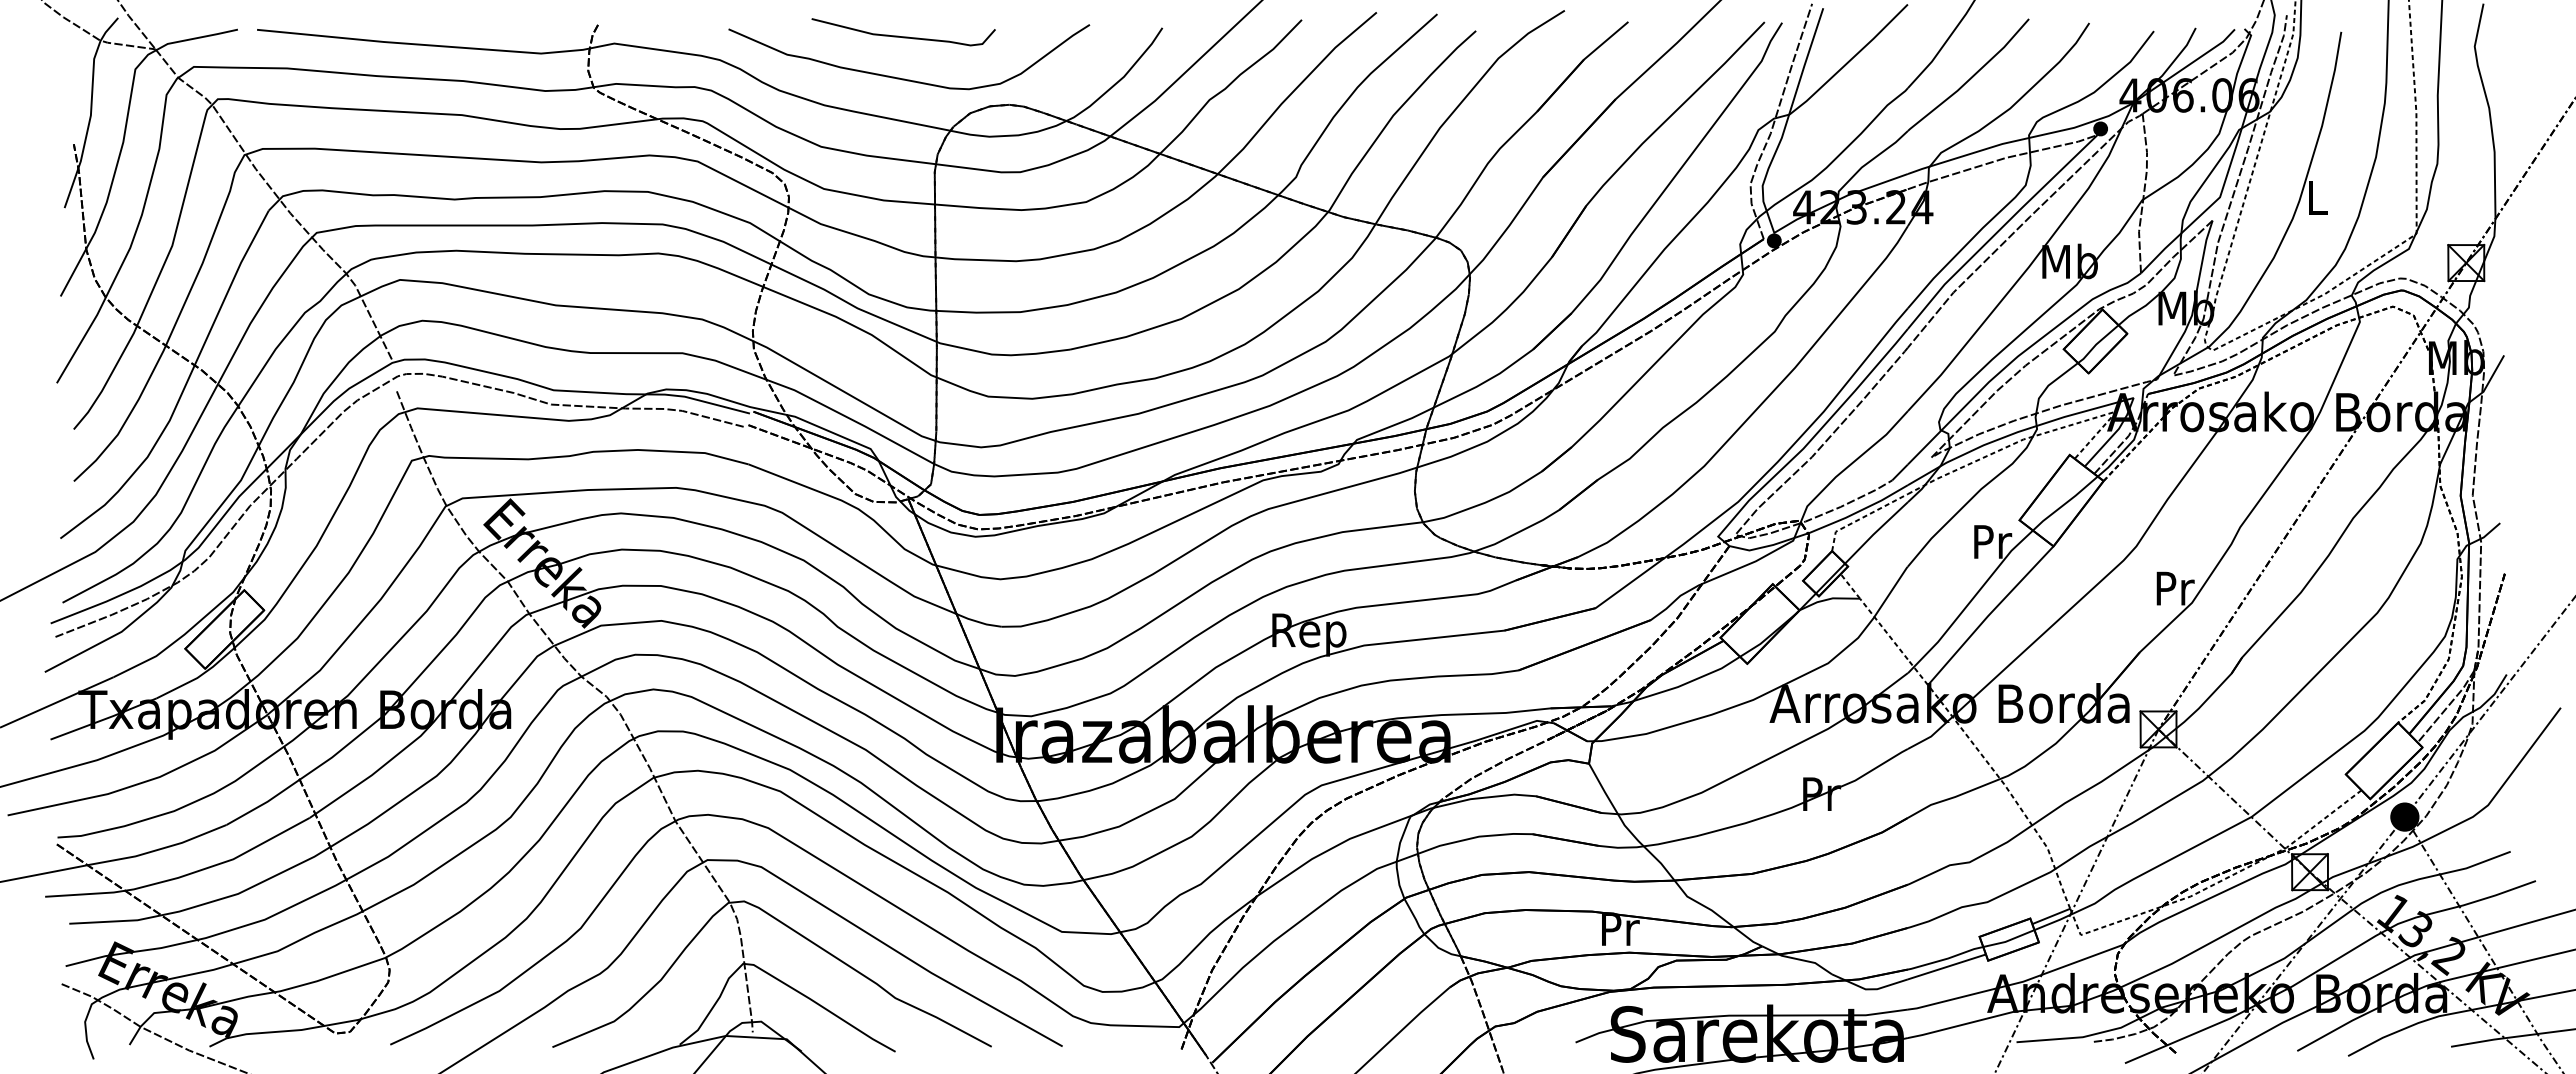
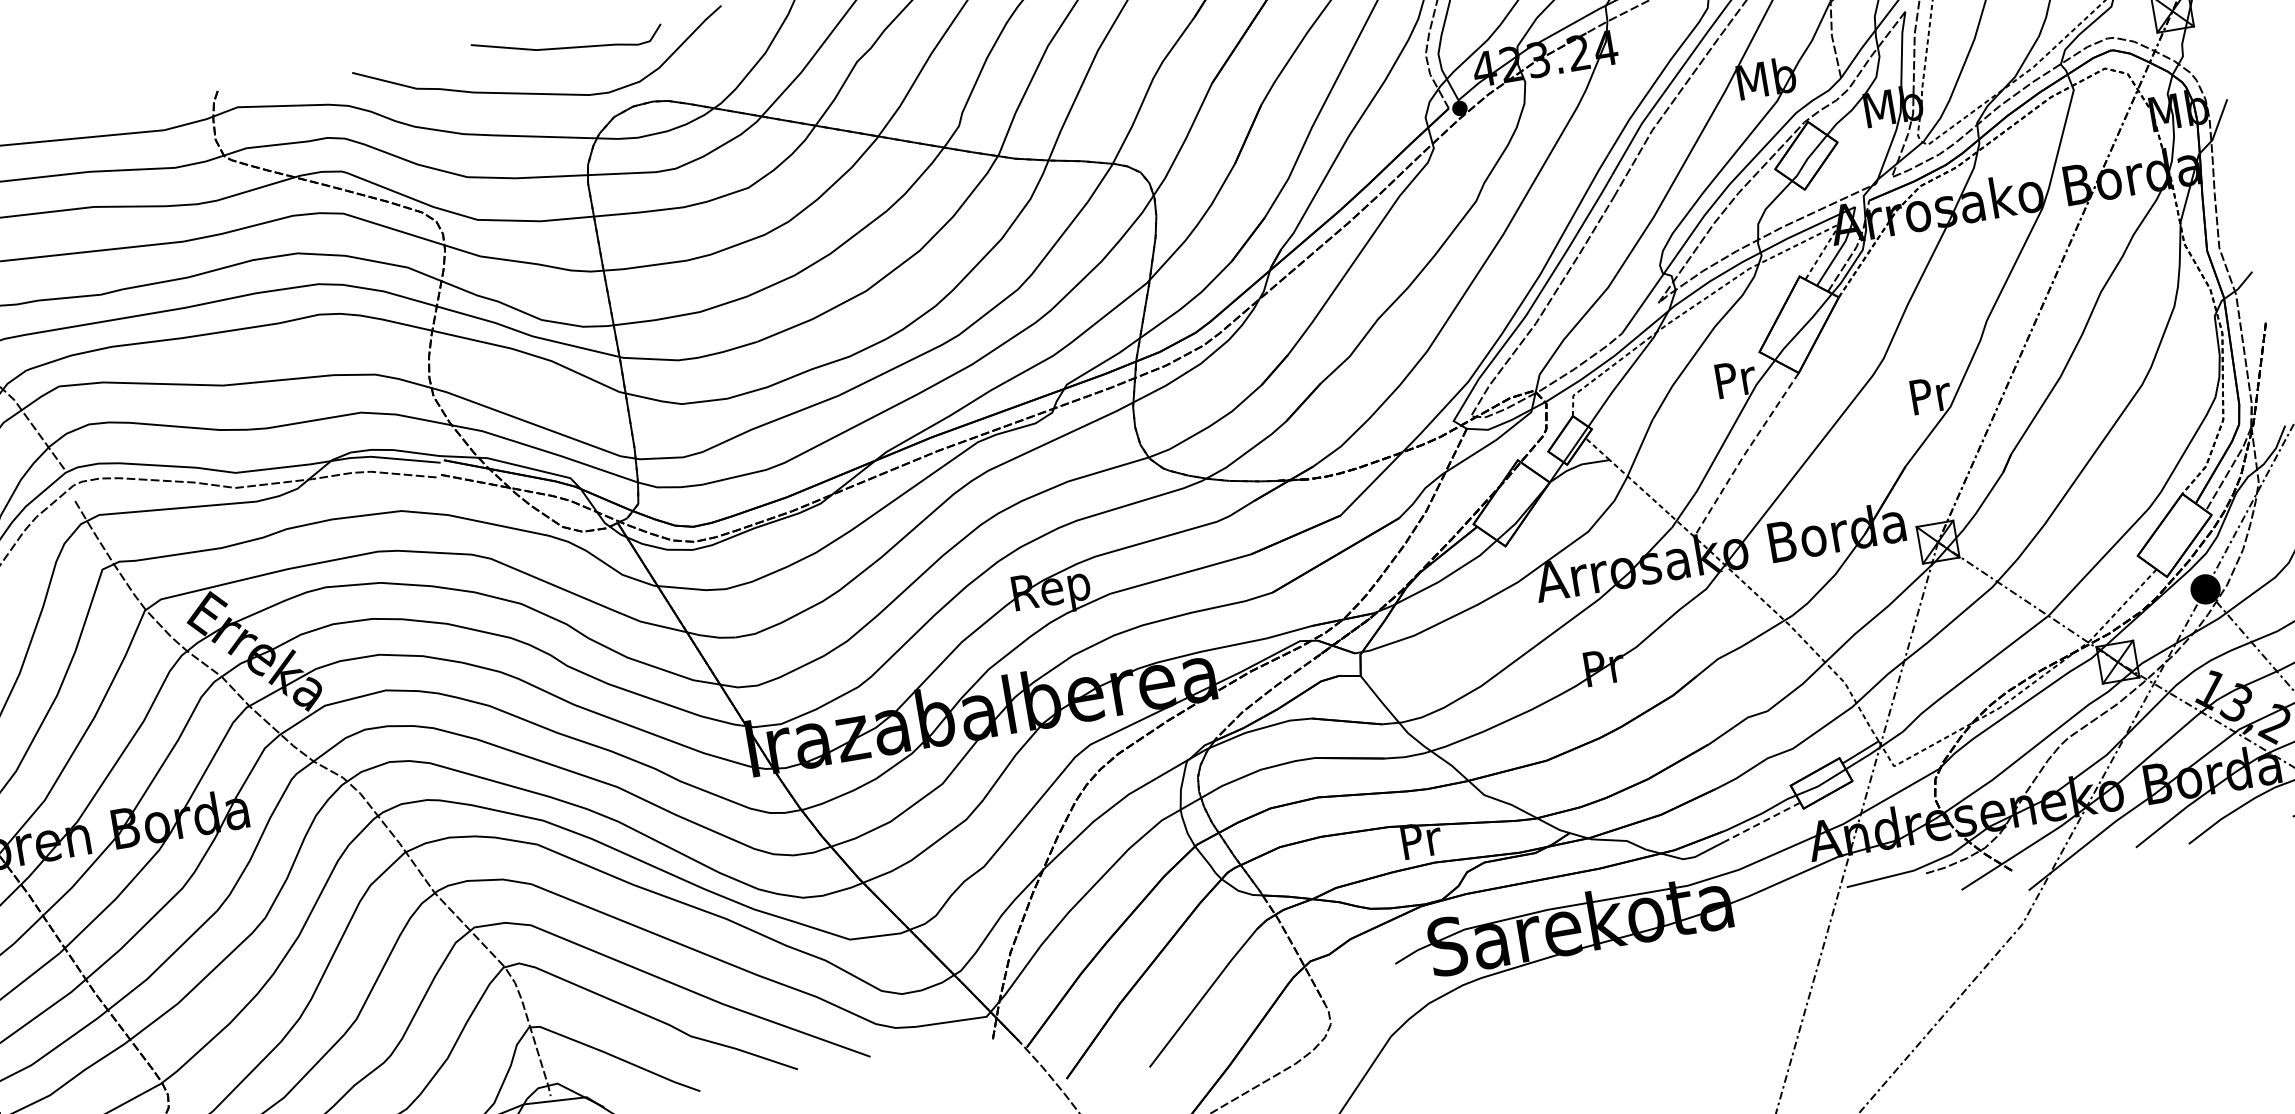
curve: (903, 36) -> (567, 47), moved
line: (1988, 615) -> (1744, 455), solid -> dashed
line: (1946, 966) -> (1761, 821), solid -> dashed

